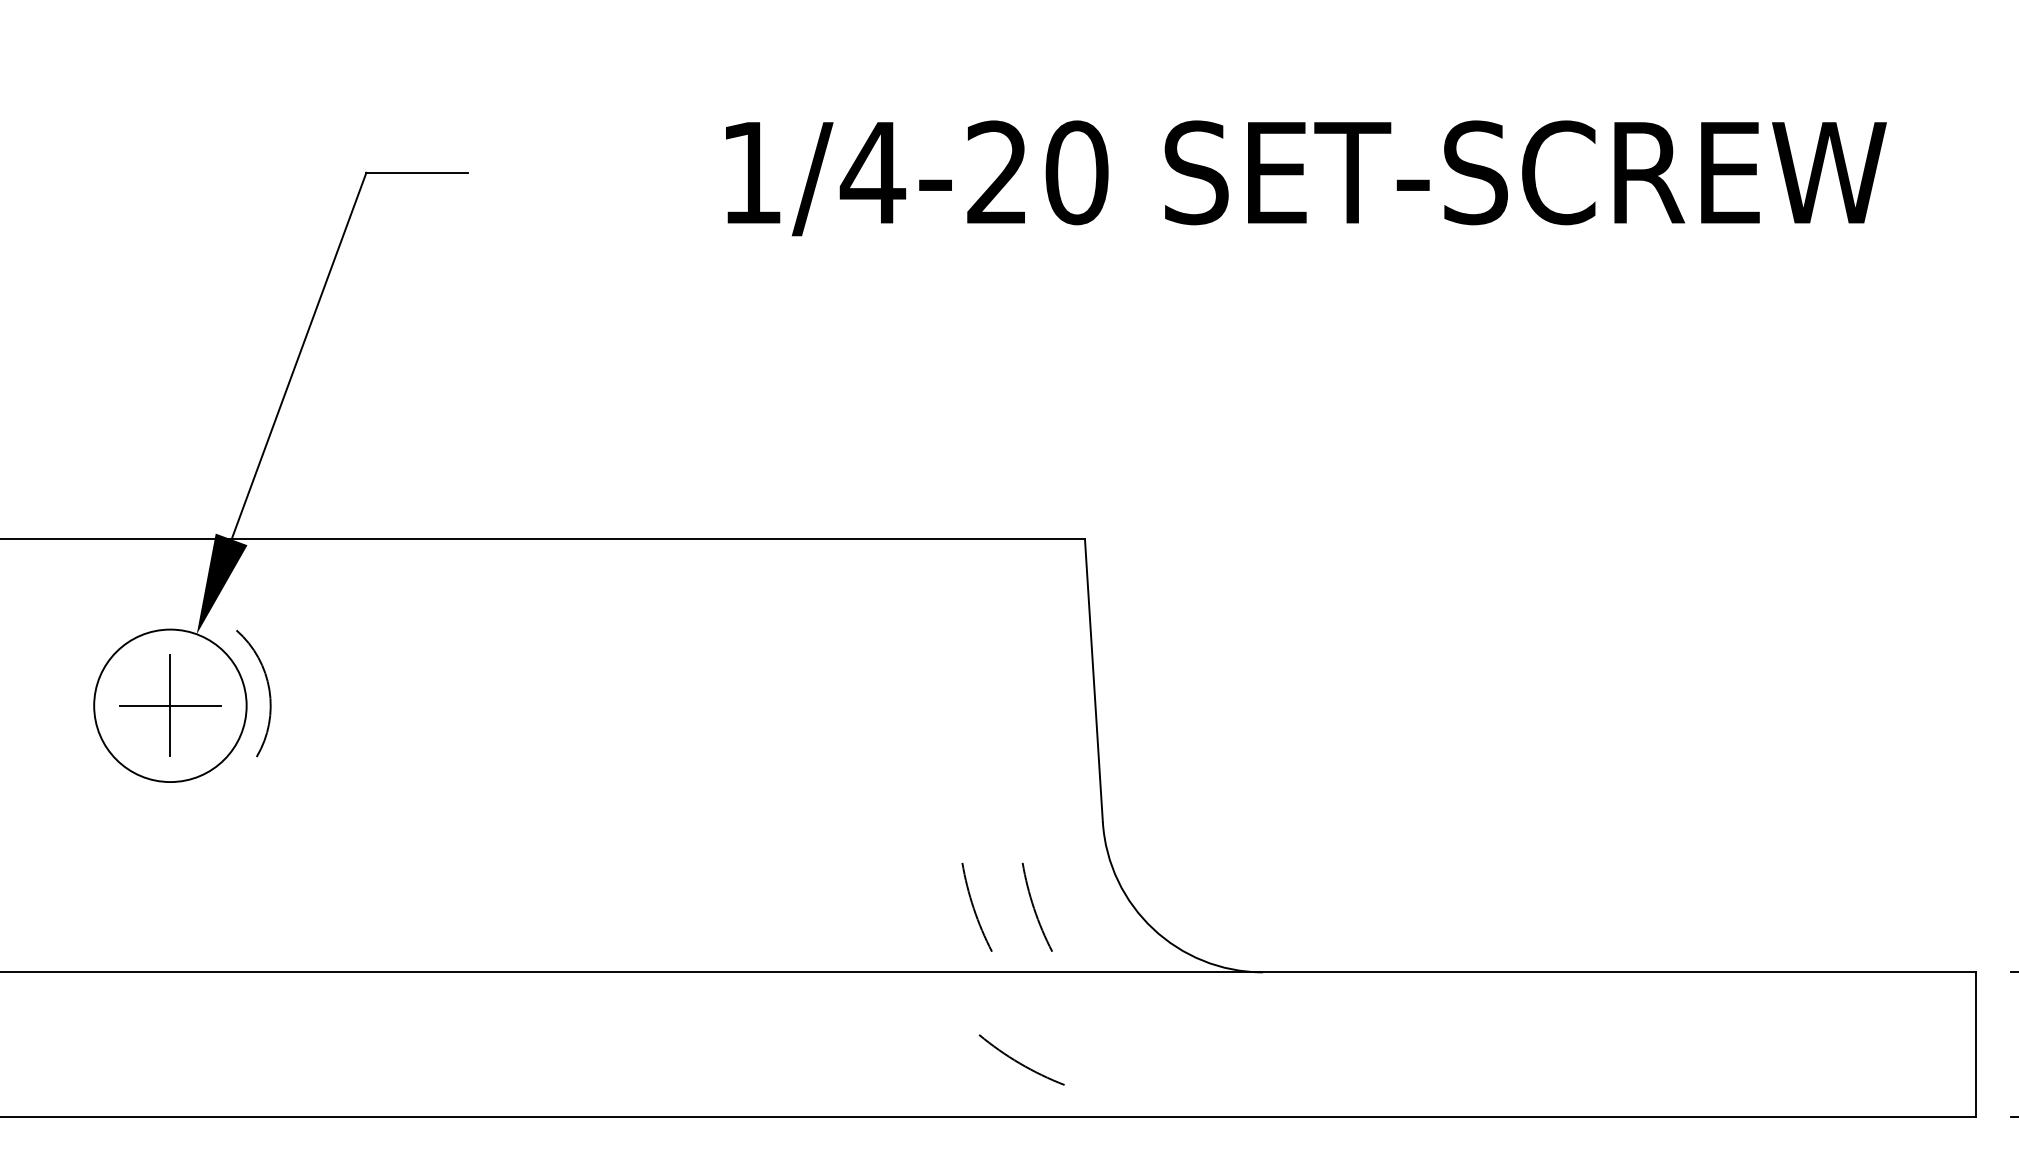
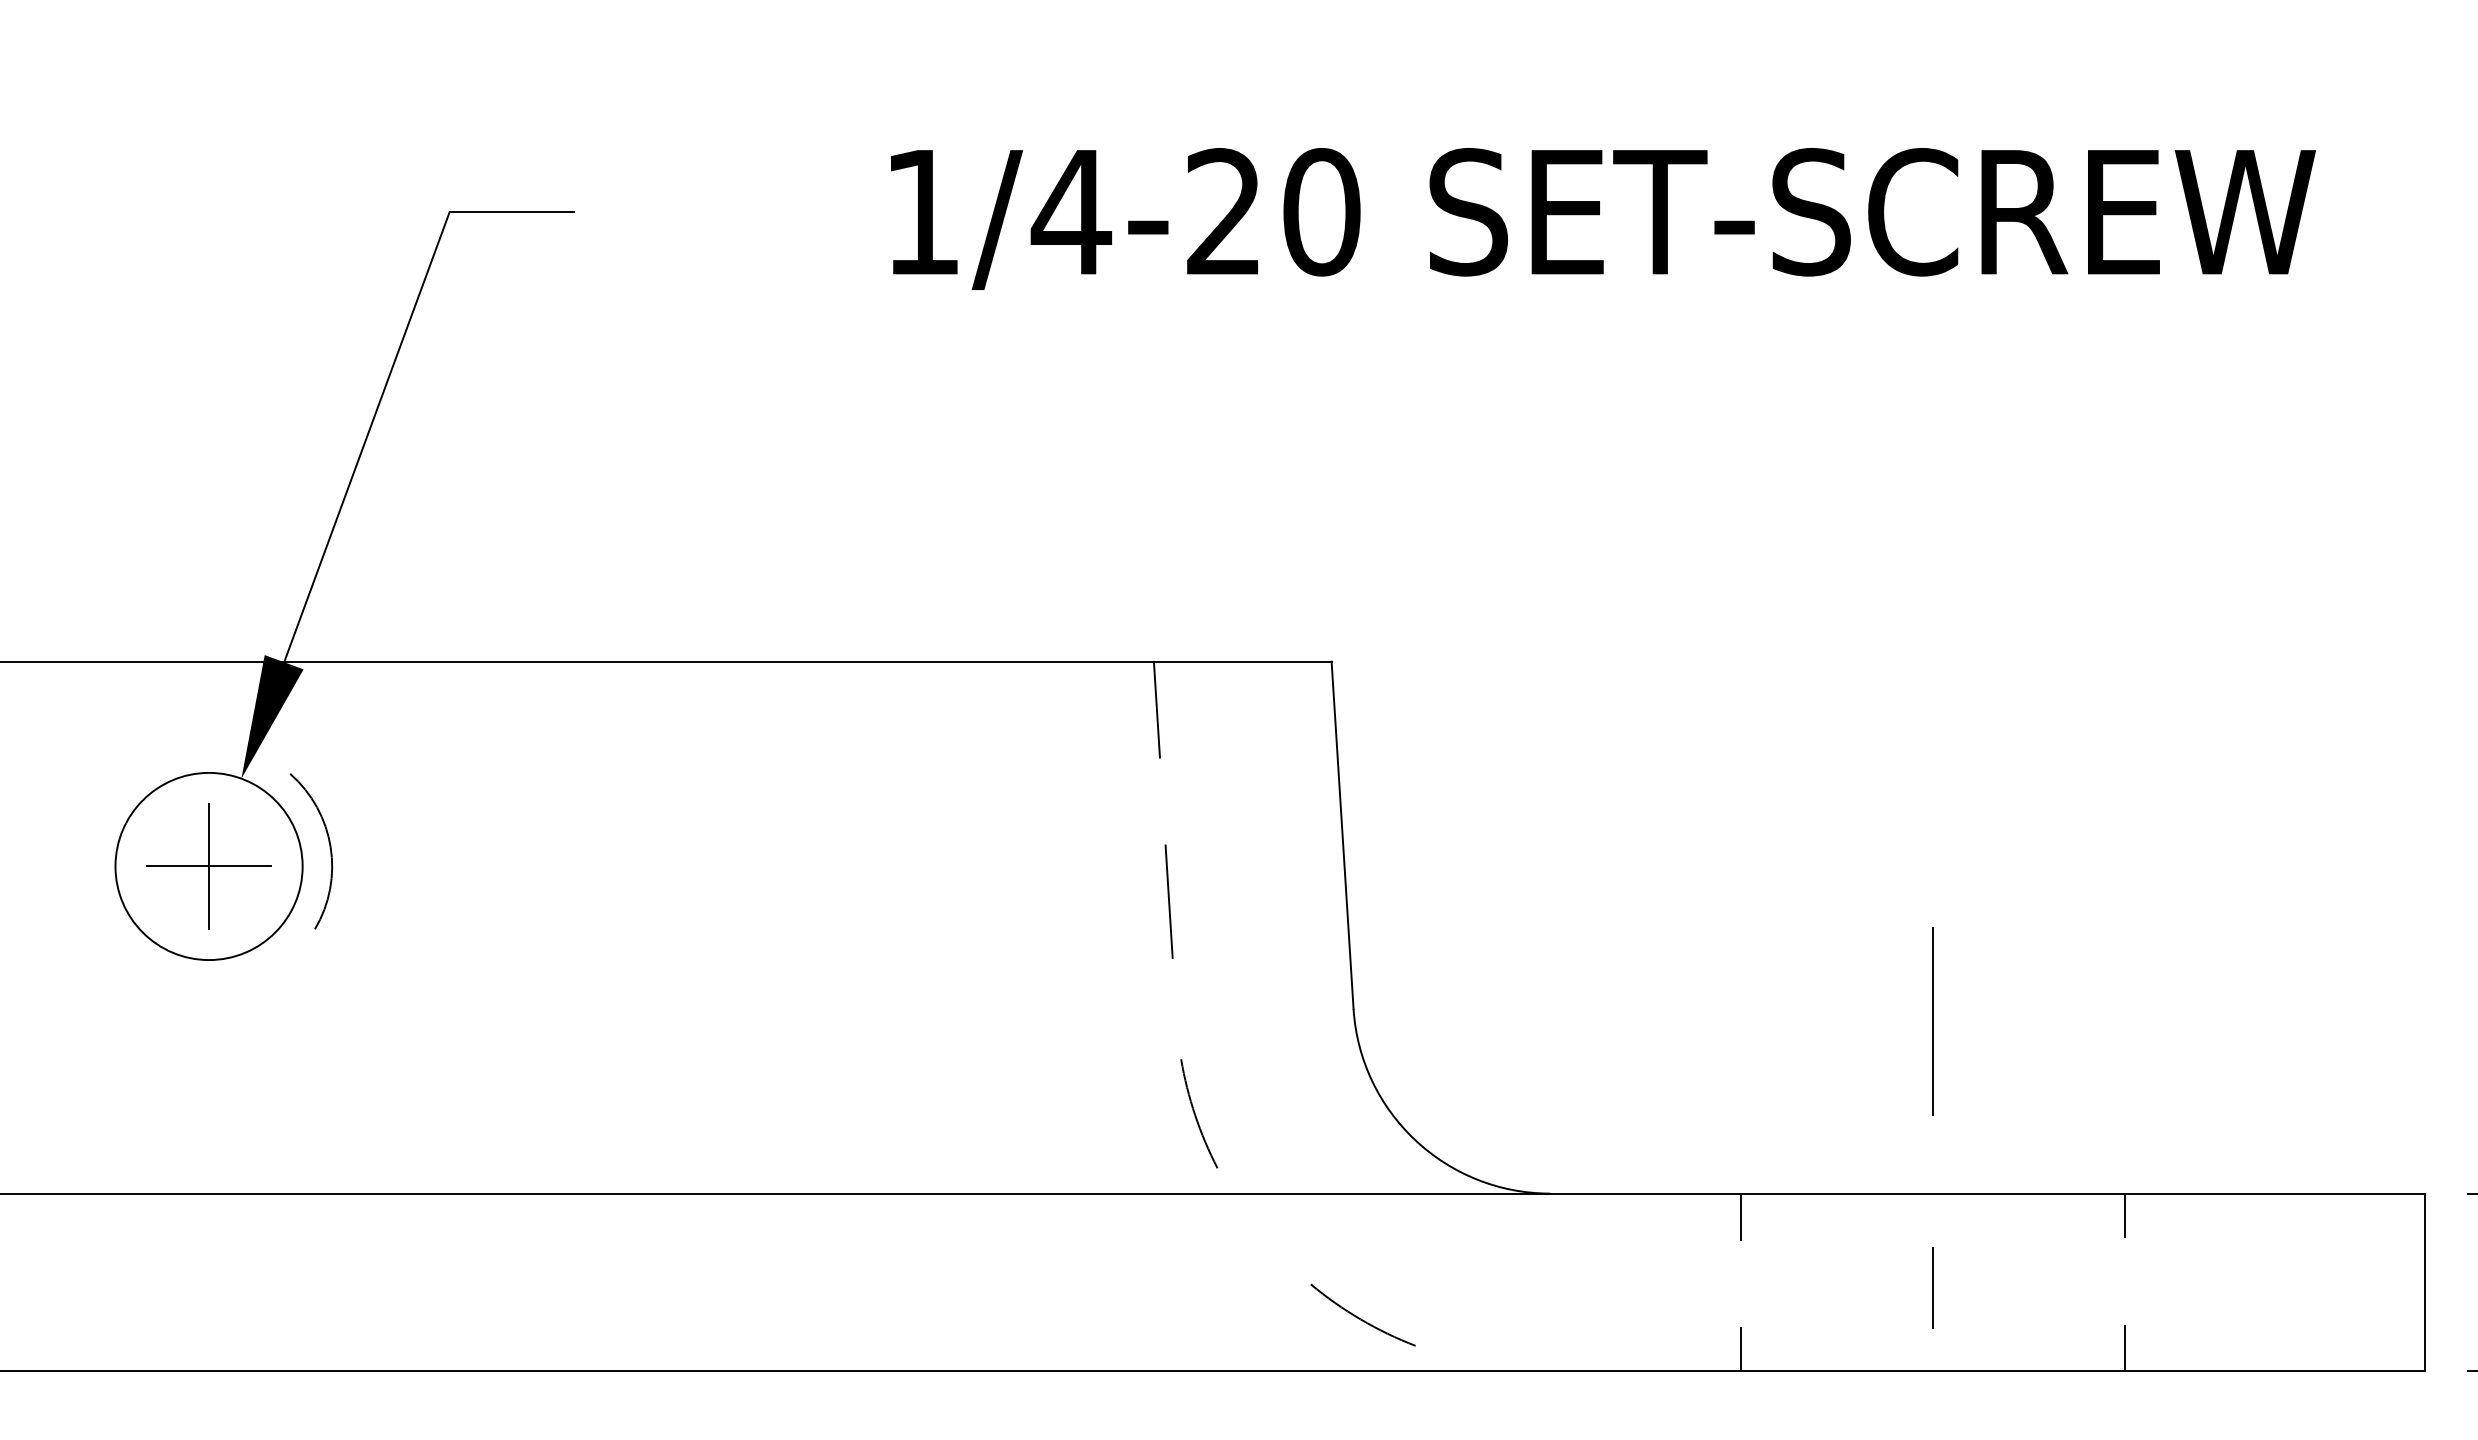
line: (942, 577) -> (1156, 709), added
line: (952, 734) -> (1168, 901), added
line: (1574, 832) -> (1932, 1021), added
arc: (1035, 908) -> (1270, 1115), removed
line: (1418, 990) -> (1740, 1216), added
line: (1730, 990) -> (2124, 1215), added
line: (1574, 1048) -> (1932, 1287), added
arc: (1020, 1062) -> (1361, 1318), moved
line: (1730, 1097) -> (2124, 1347), added
line: (1418, 1098) -> (1740, 1348), added

